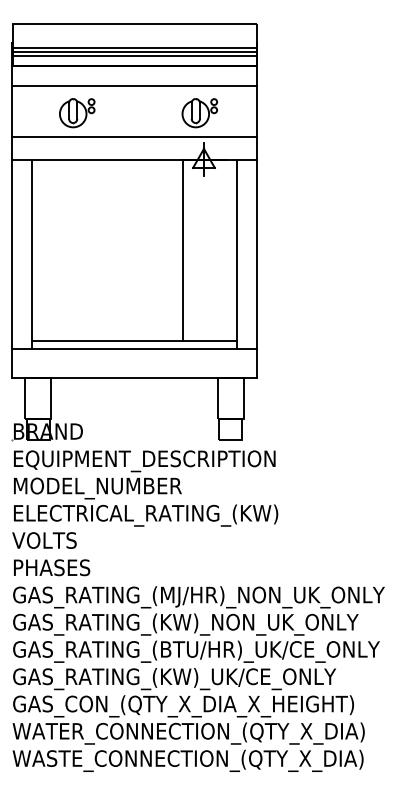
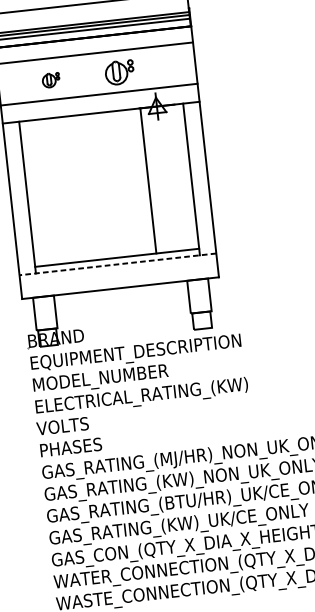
part: (77, 113) -> (51, 80), size x0.6
part: (199, 113) -> (119, 73), moved
line: (134, 348) -> (117, 264), solid -> dashed

